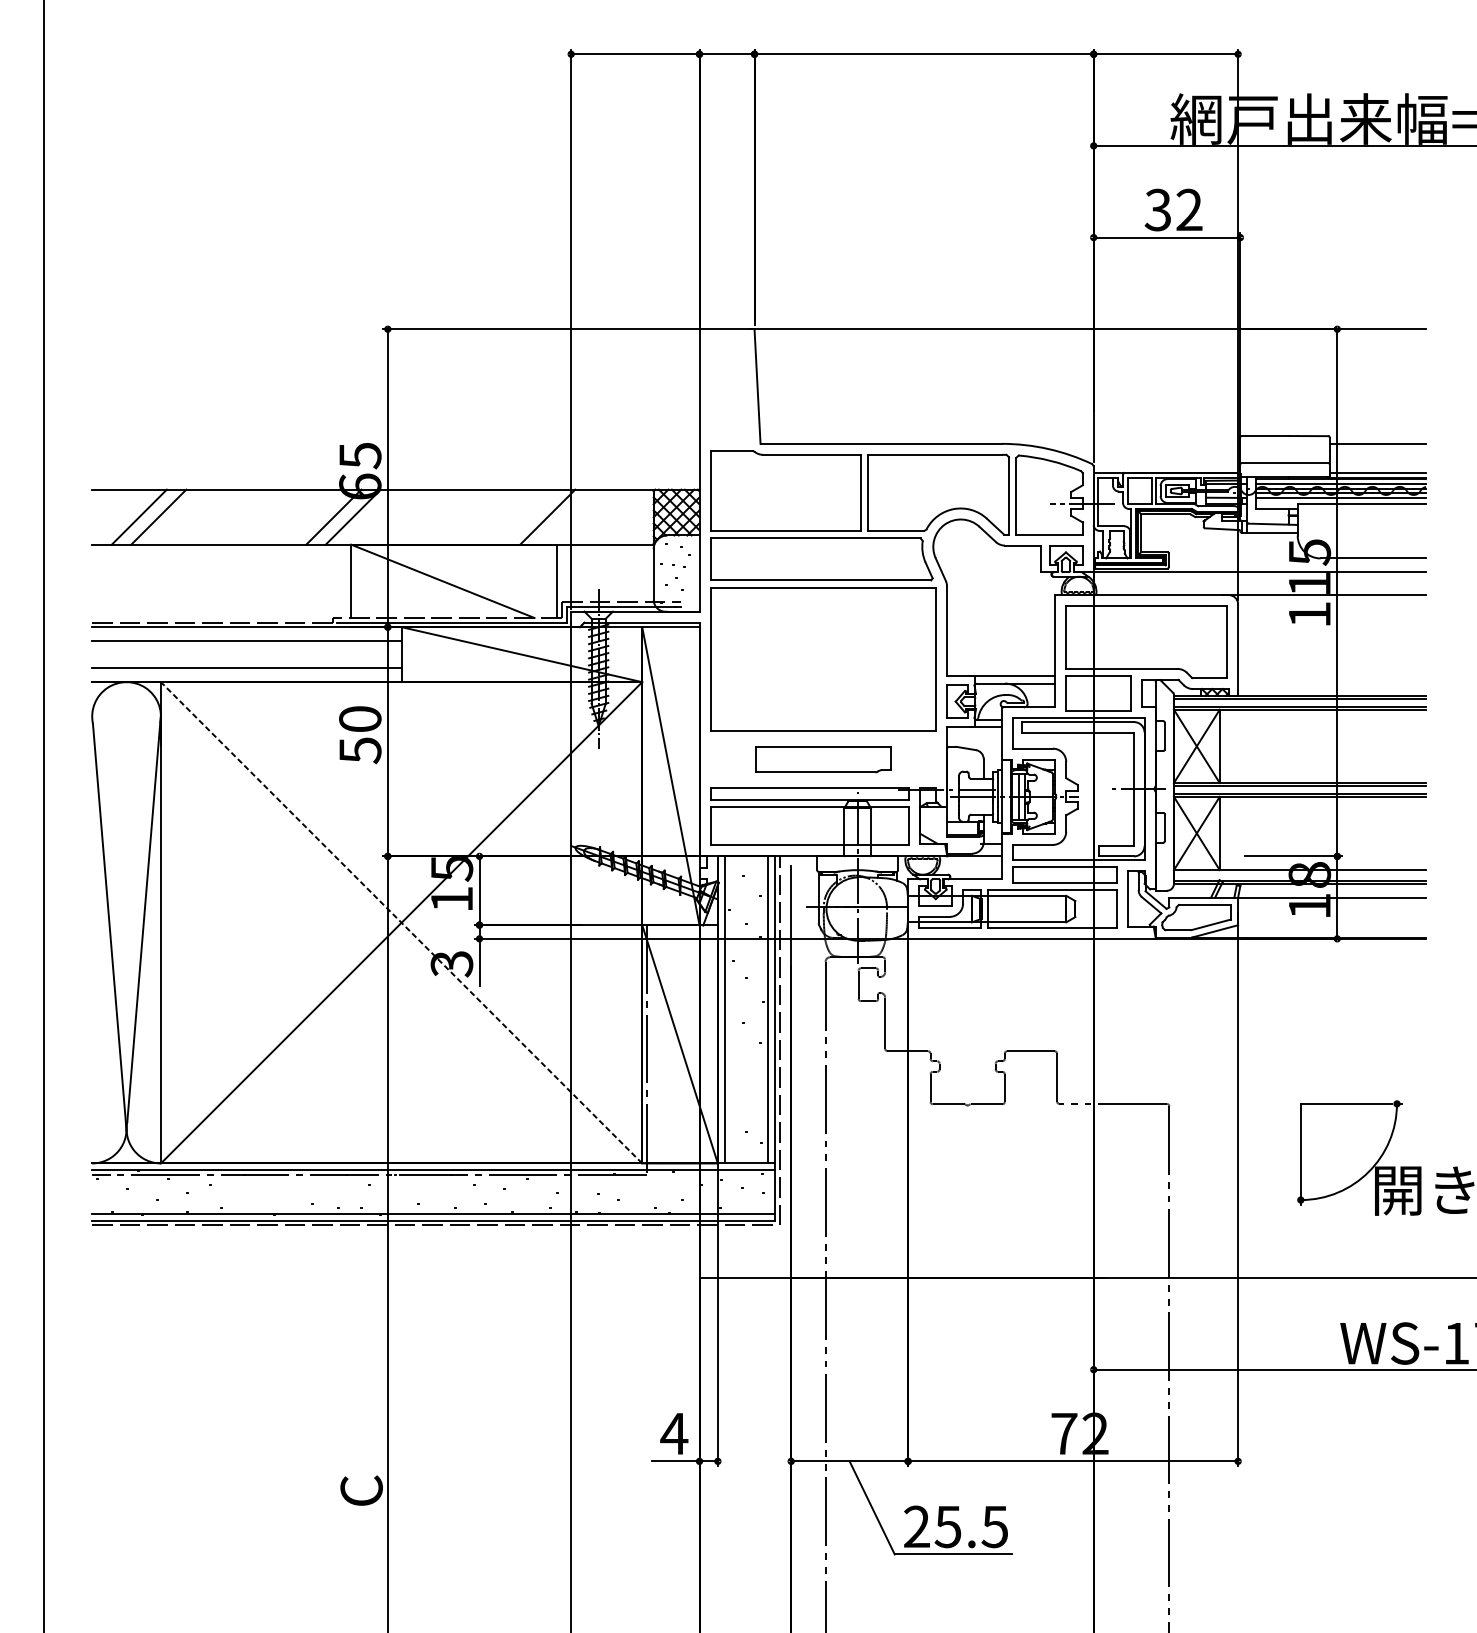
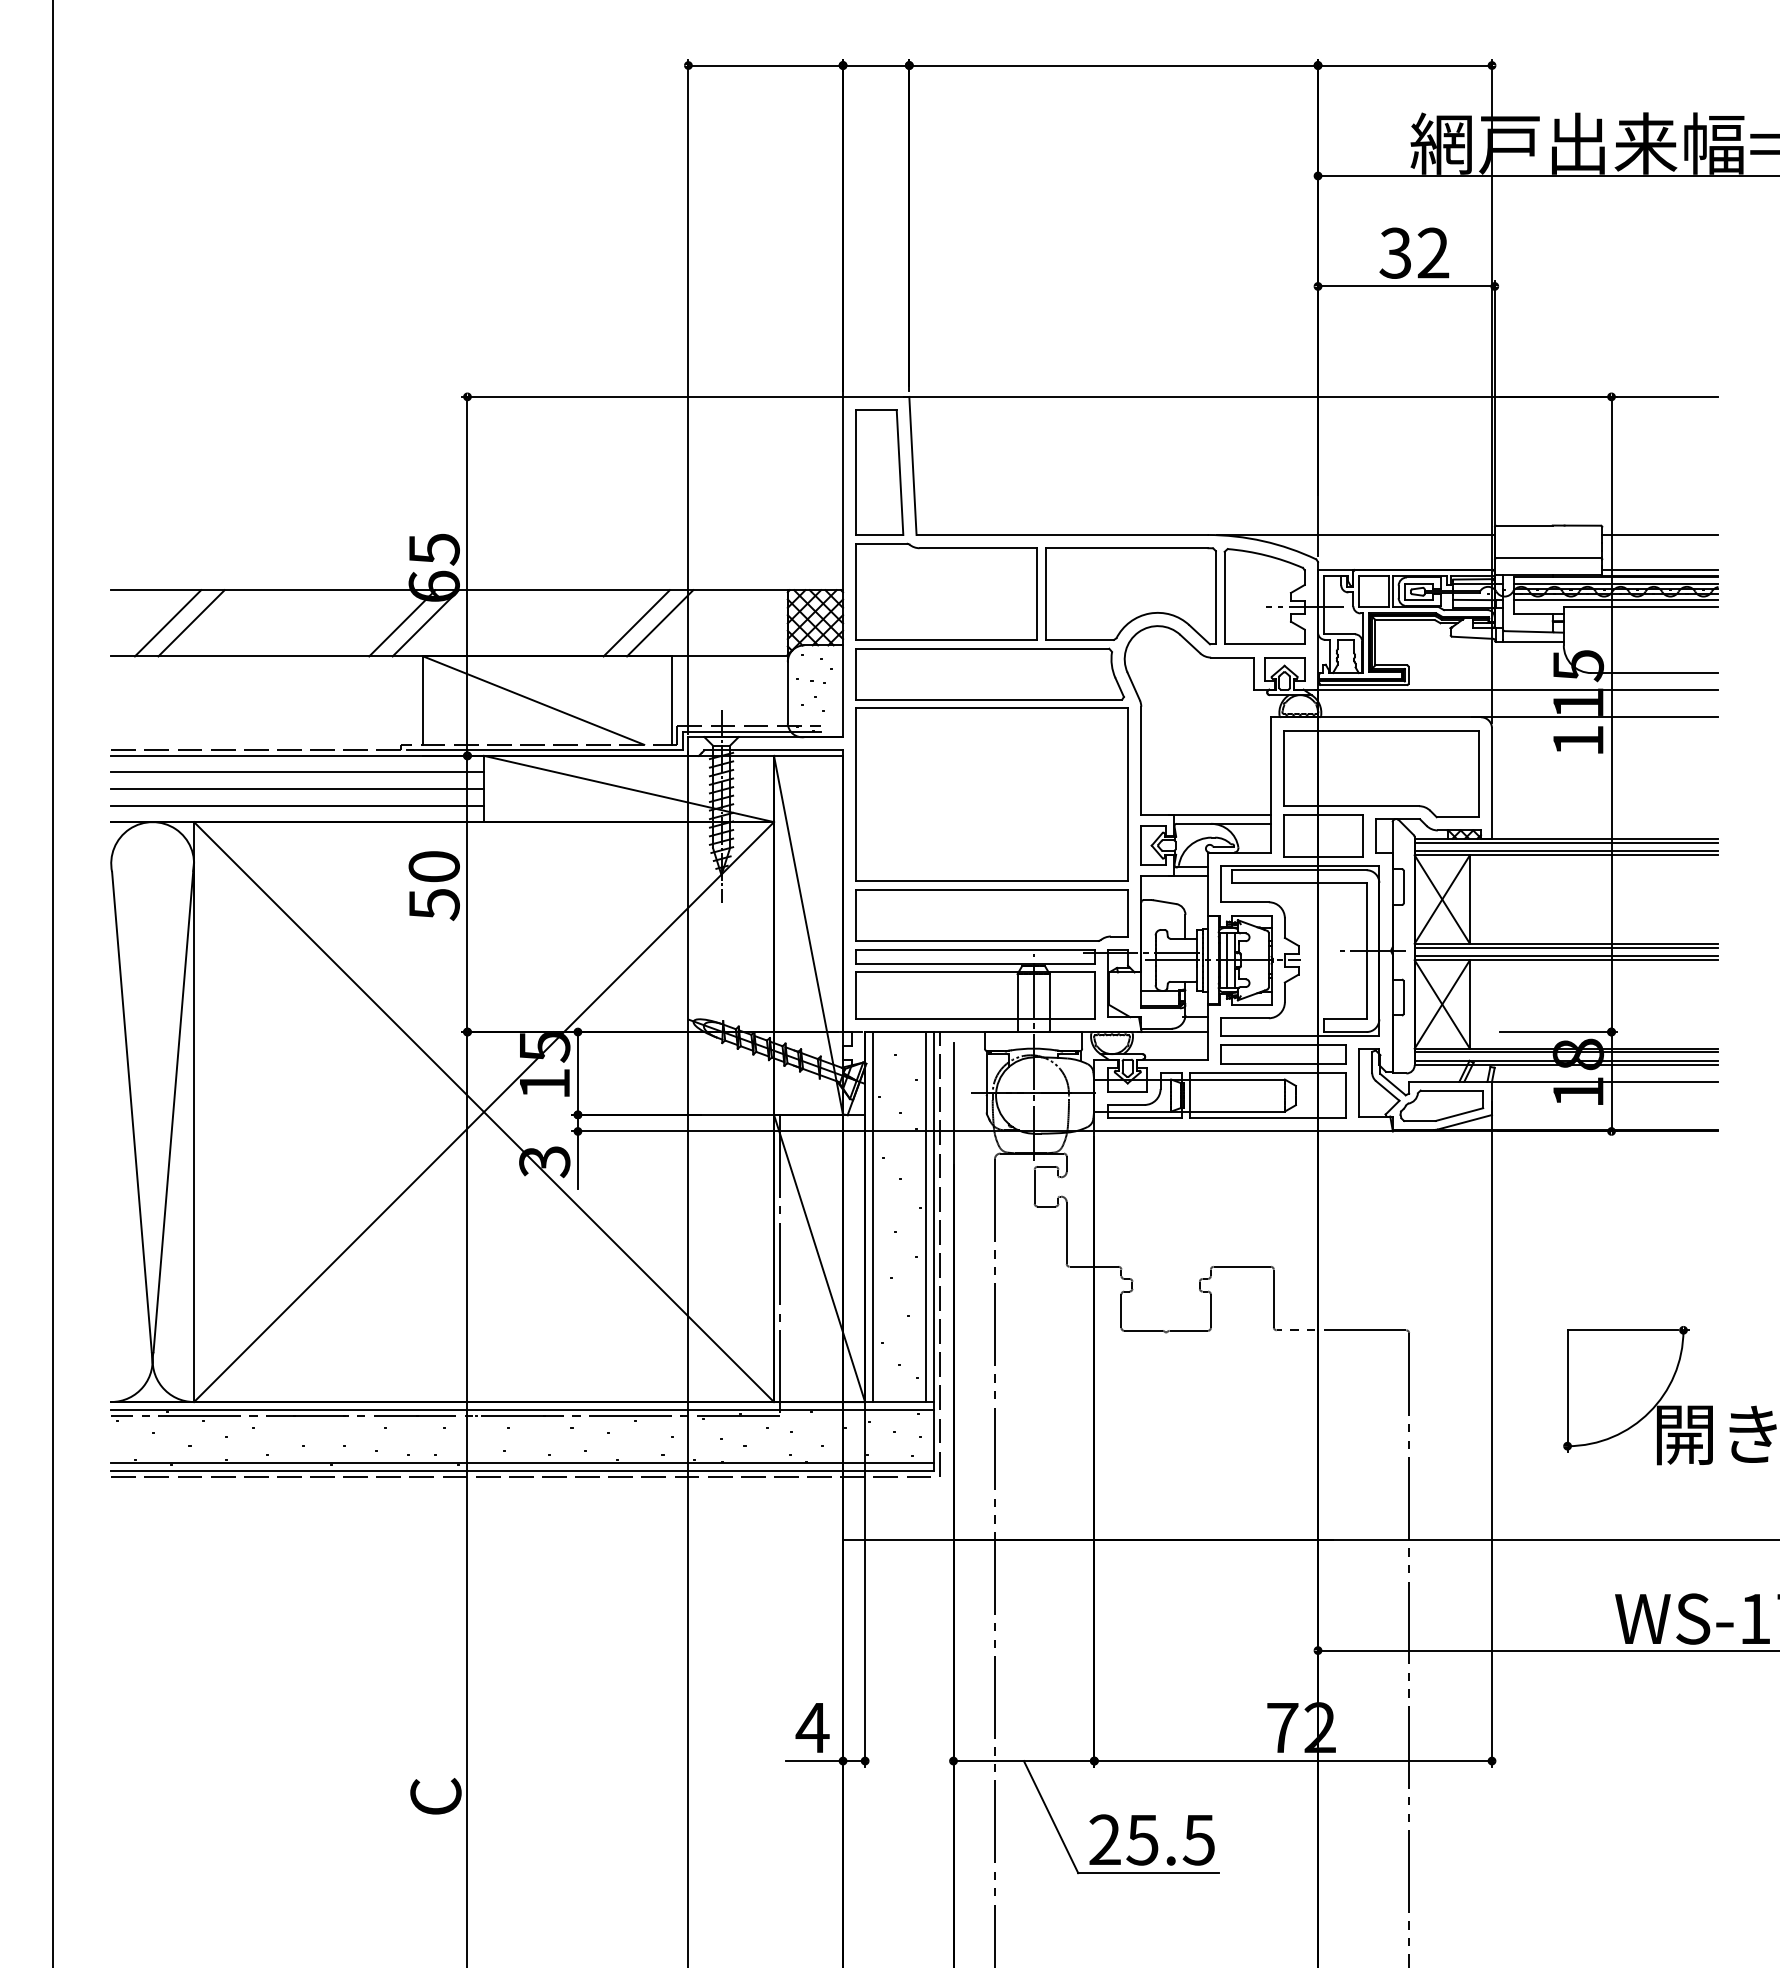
part: (729, 392) -> (879, 472), added
line: (1124, 443) -> (1355, 534), added
line: (528, 517) -> (636, 623), added
line: (246, 654) -> (297, 788), added
part: (822, 759) -> (991, 915), size x1.67
line: (1299, 873) -> (1566, 1052), added
line: (401, 922) -> (483, 1111), dashed -> solid

